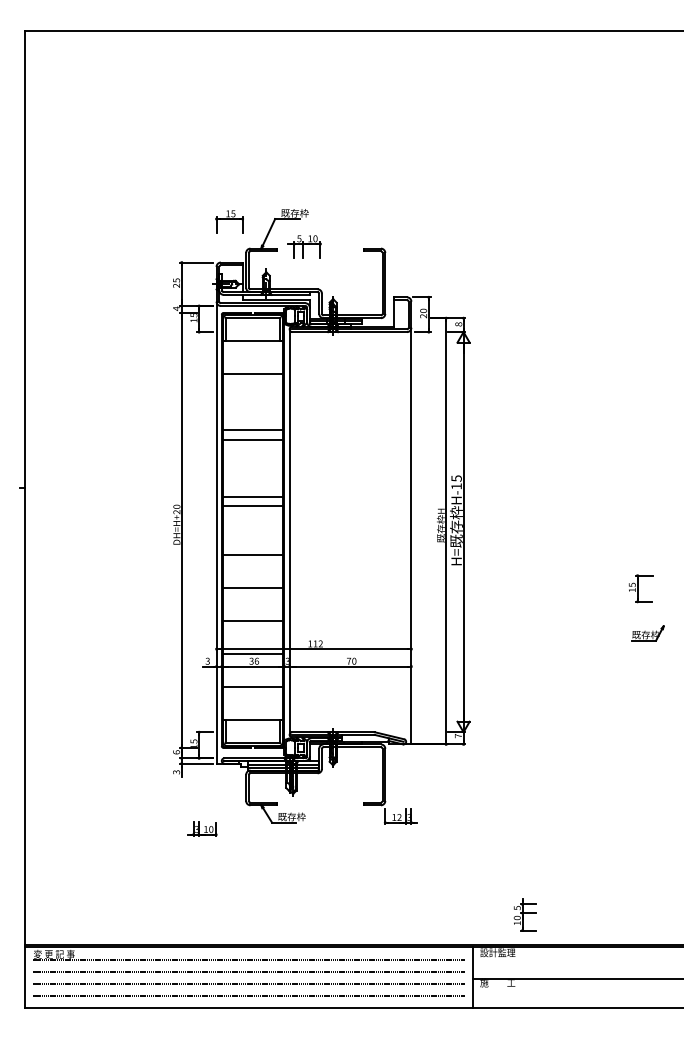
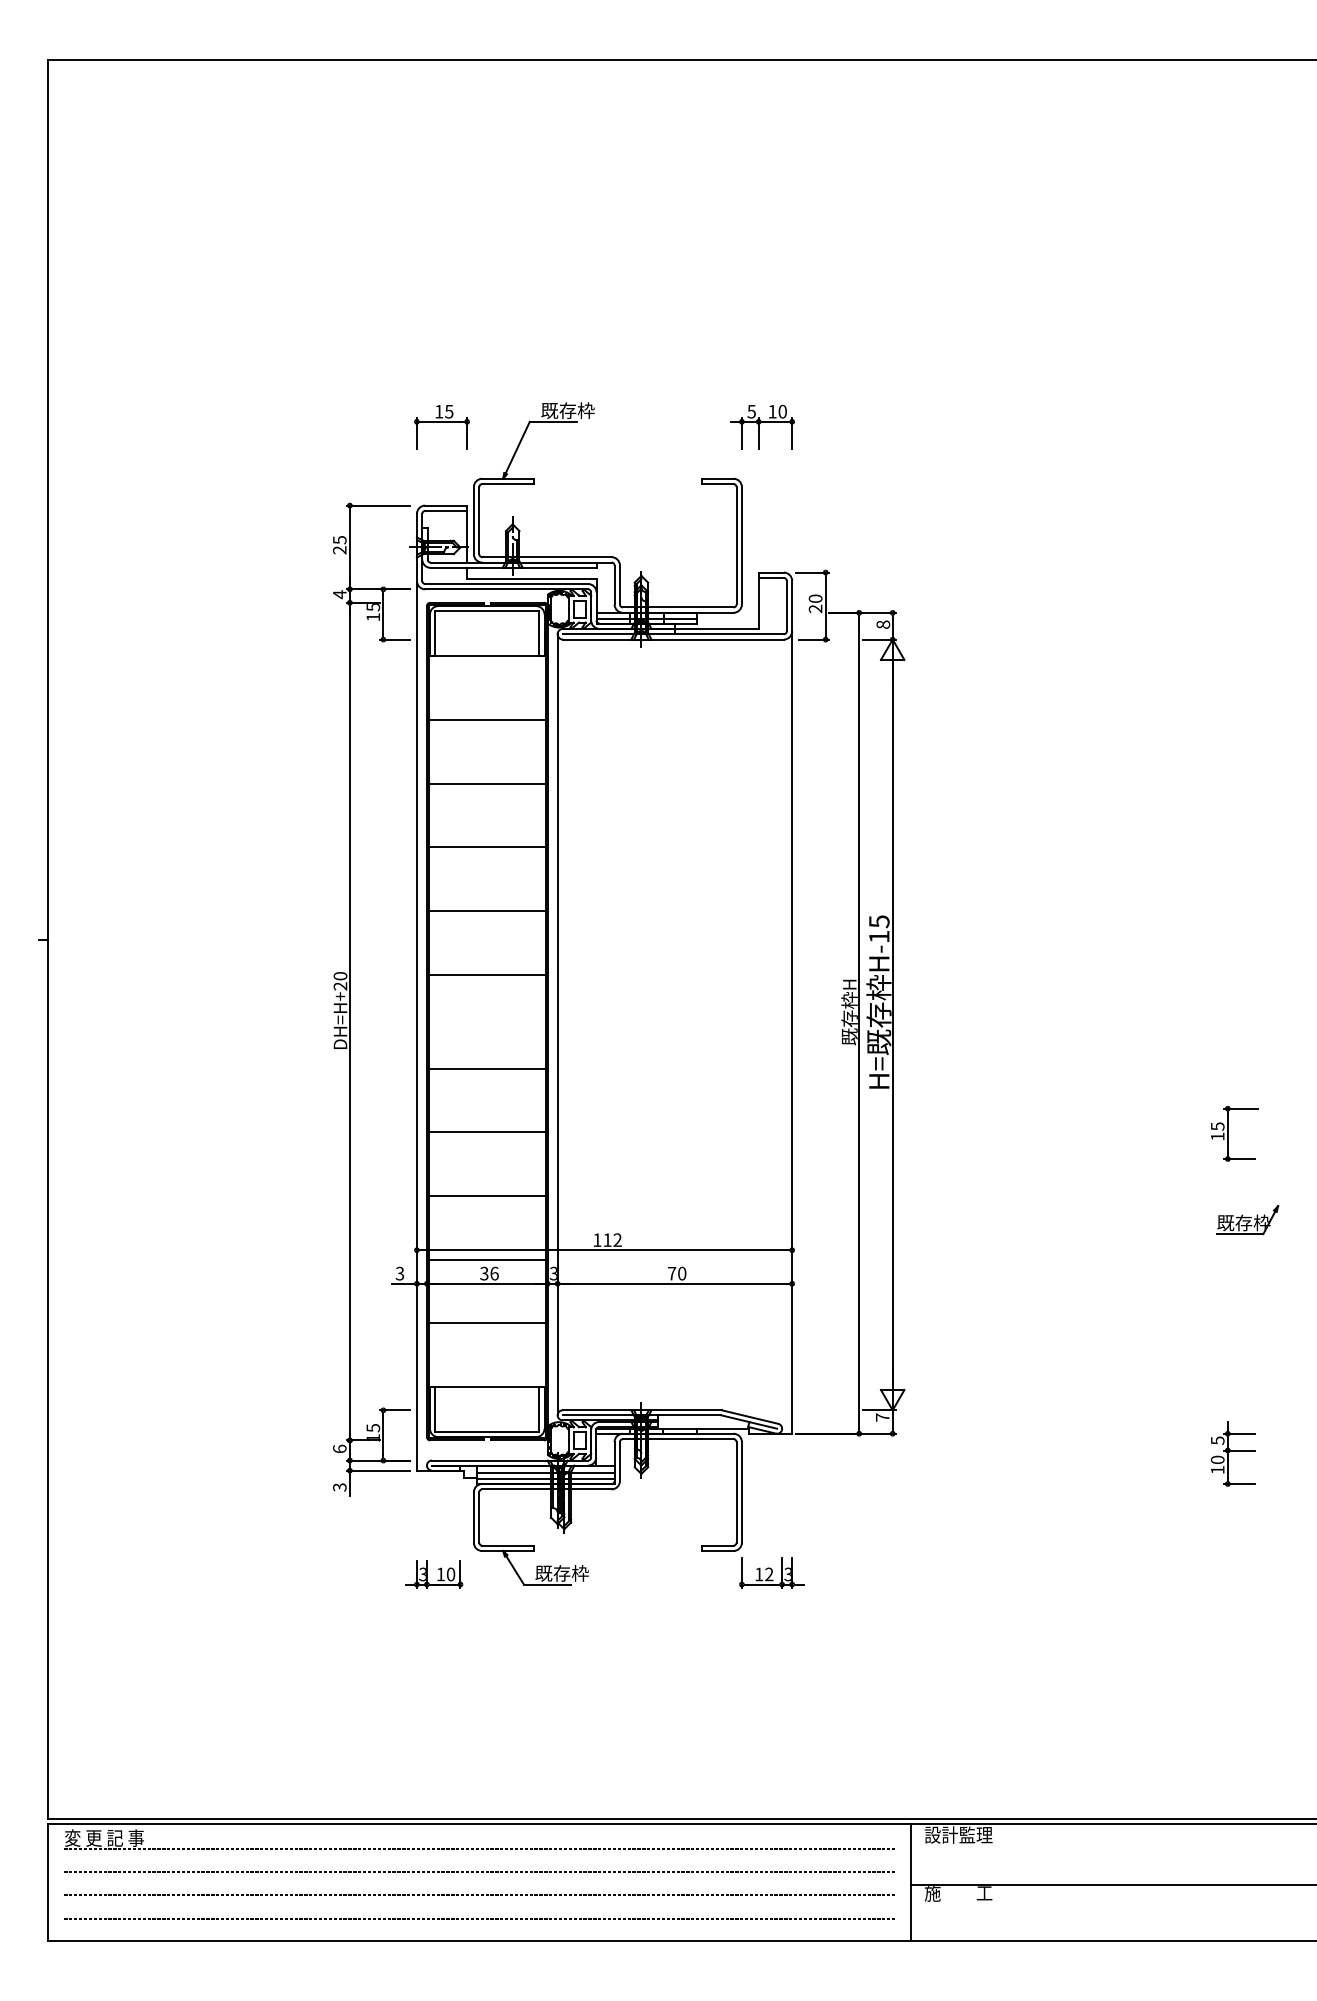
part: (304, 246) -> (761, 426), moved
line: (252, 429) -> (486, 782), moved
line: (252, 497) -> (486, 911), moved
part: (202, 828) -> (434, 1572), moved
part: (525, 914) -> (1233, 1453), moved

